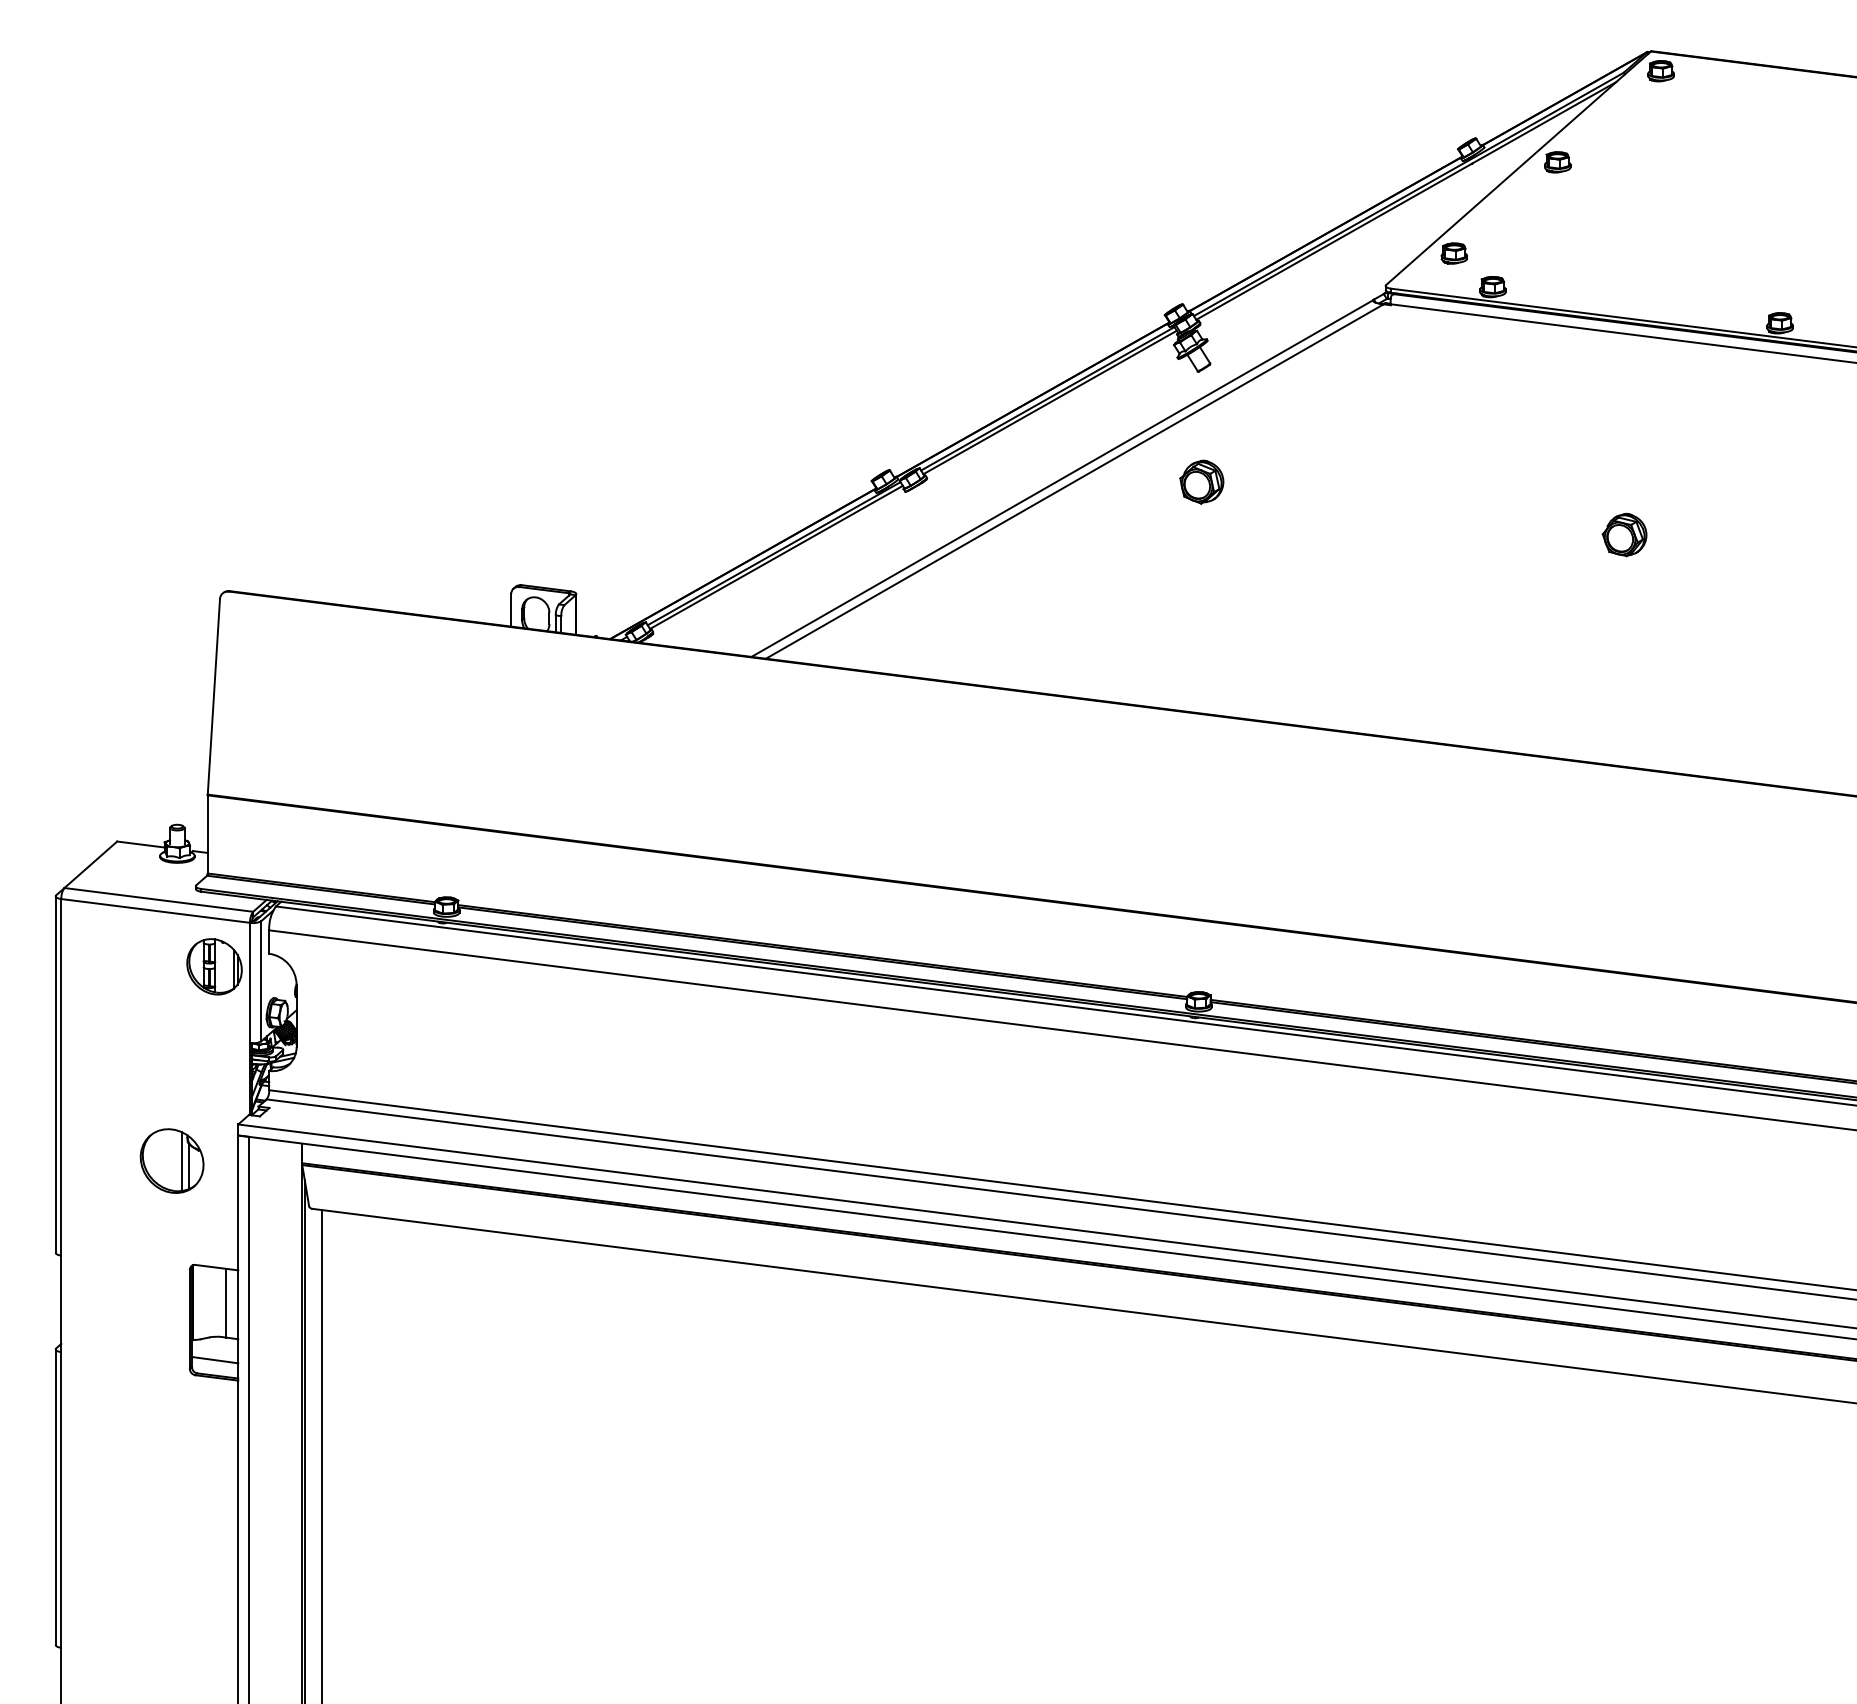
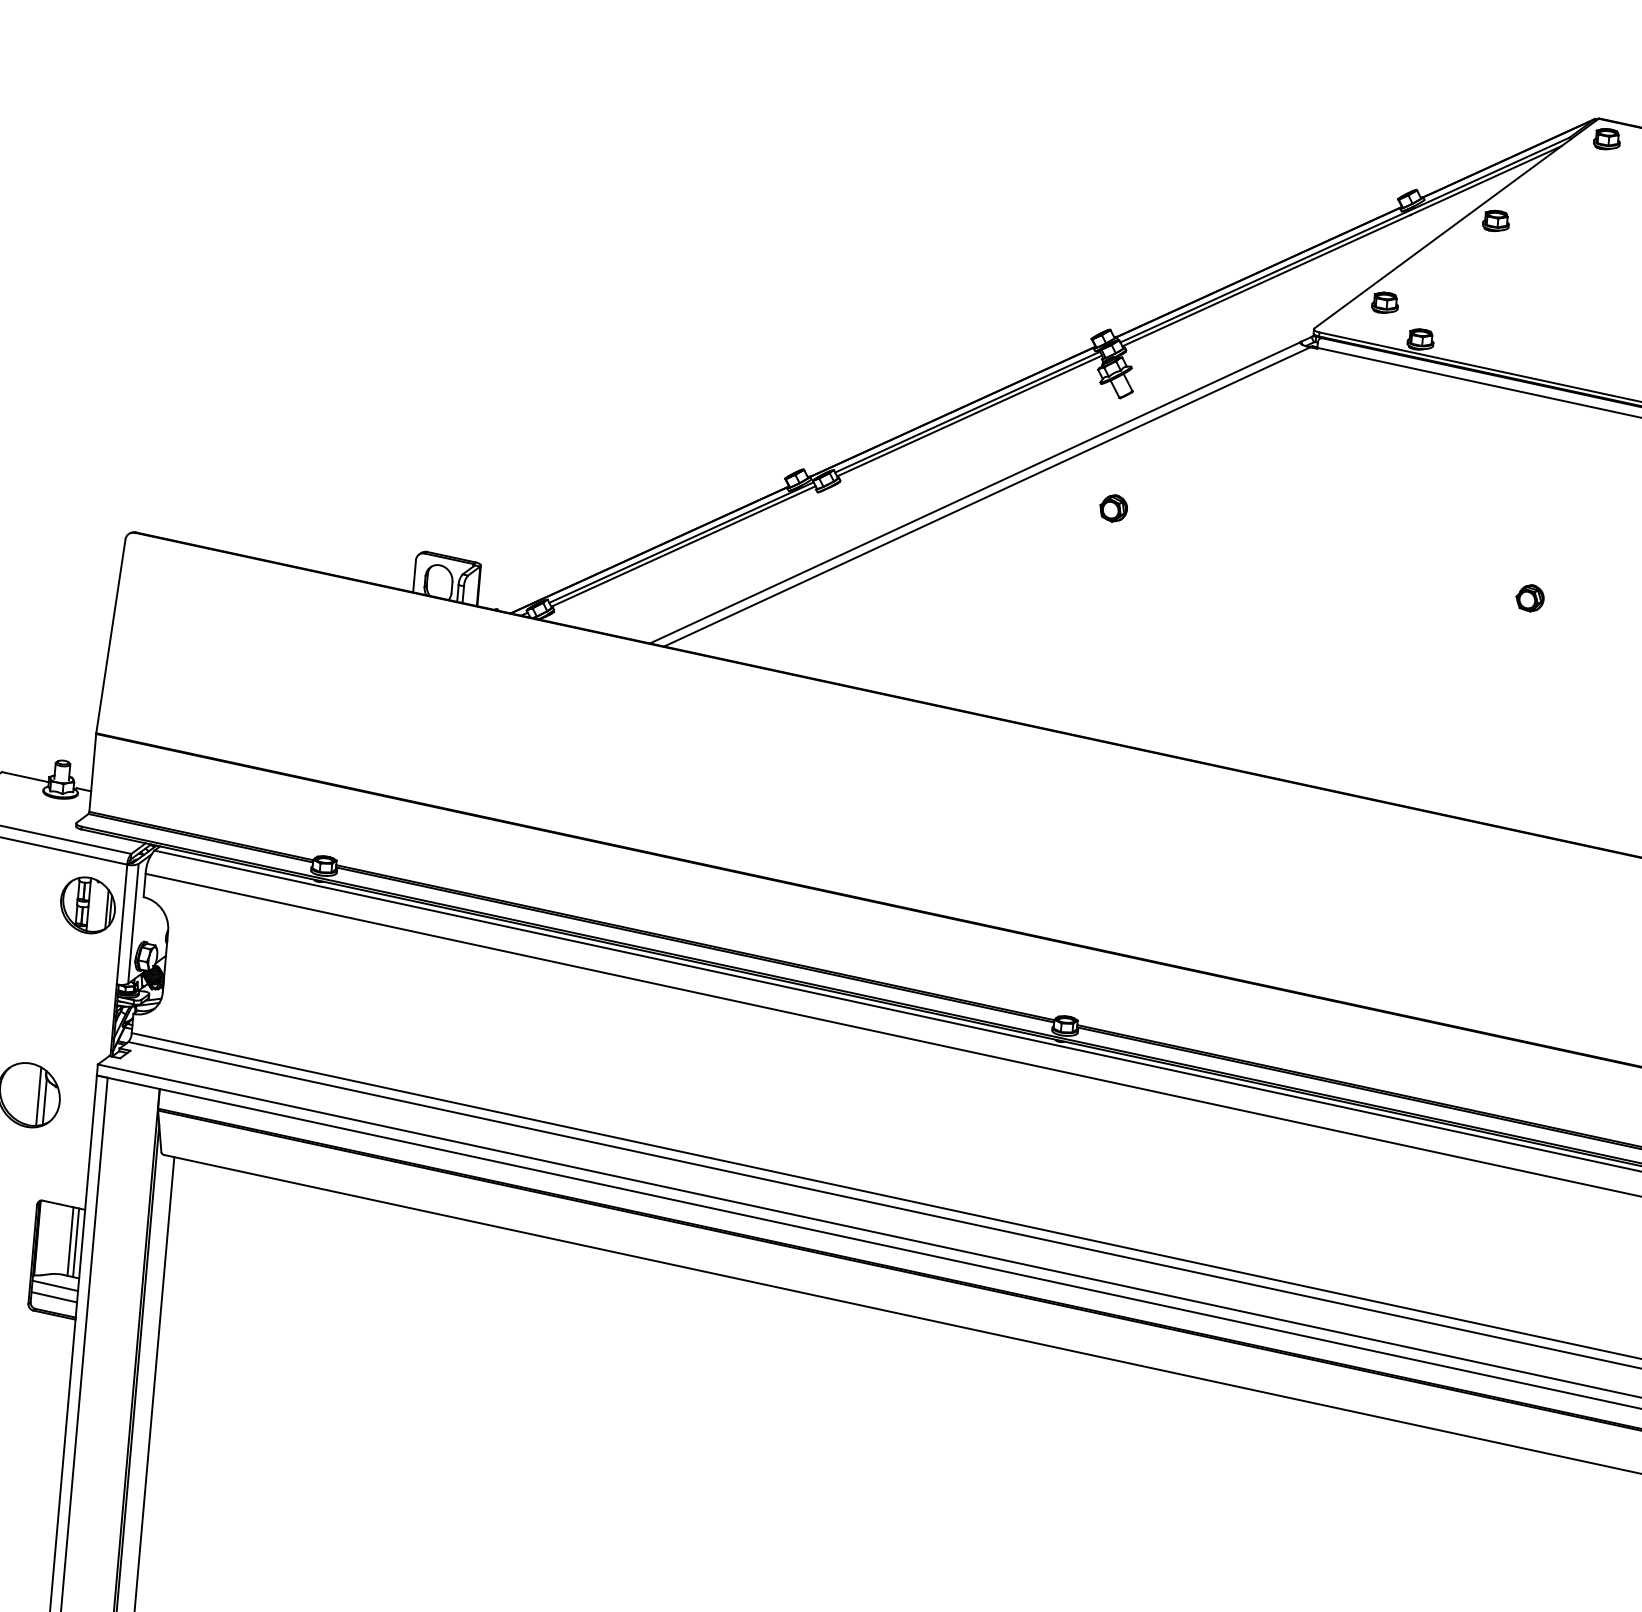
part: (1201, 481) -> (1113, 507), size x0.62
part: (1623, 535) -> (1529, 598), size x0.62
line: (232, 1303) -> (76, 1242), added
line: (215, 1348) -> (55, 1285), added

